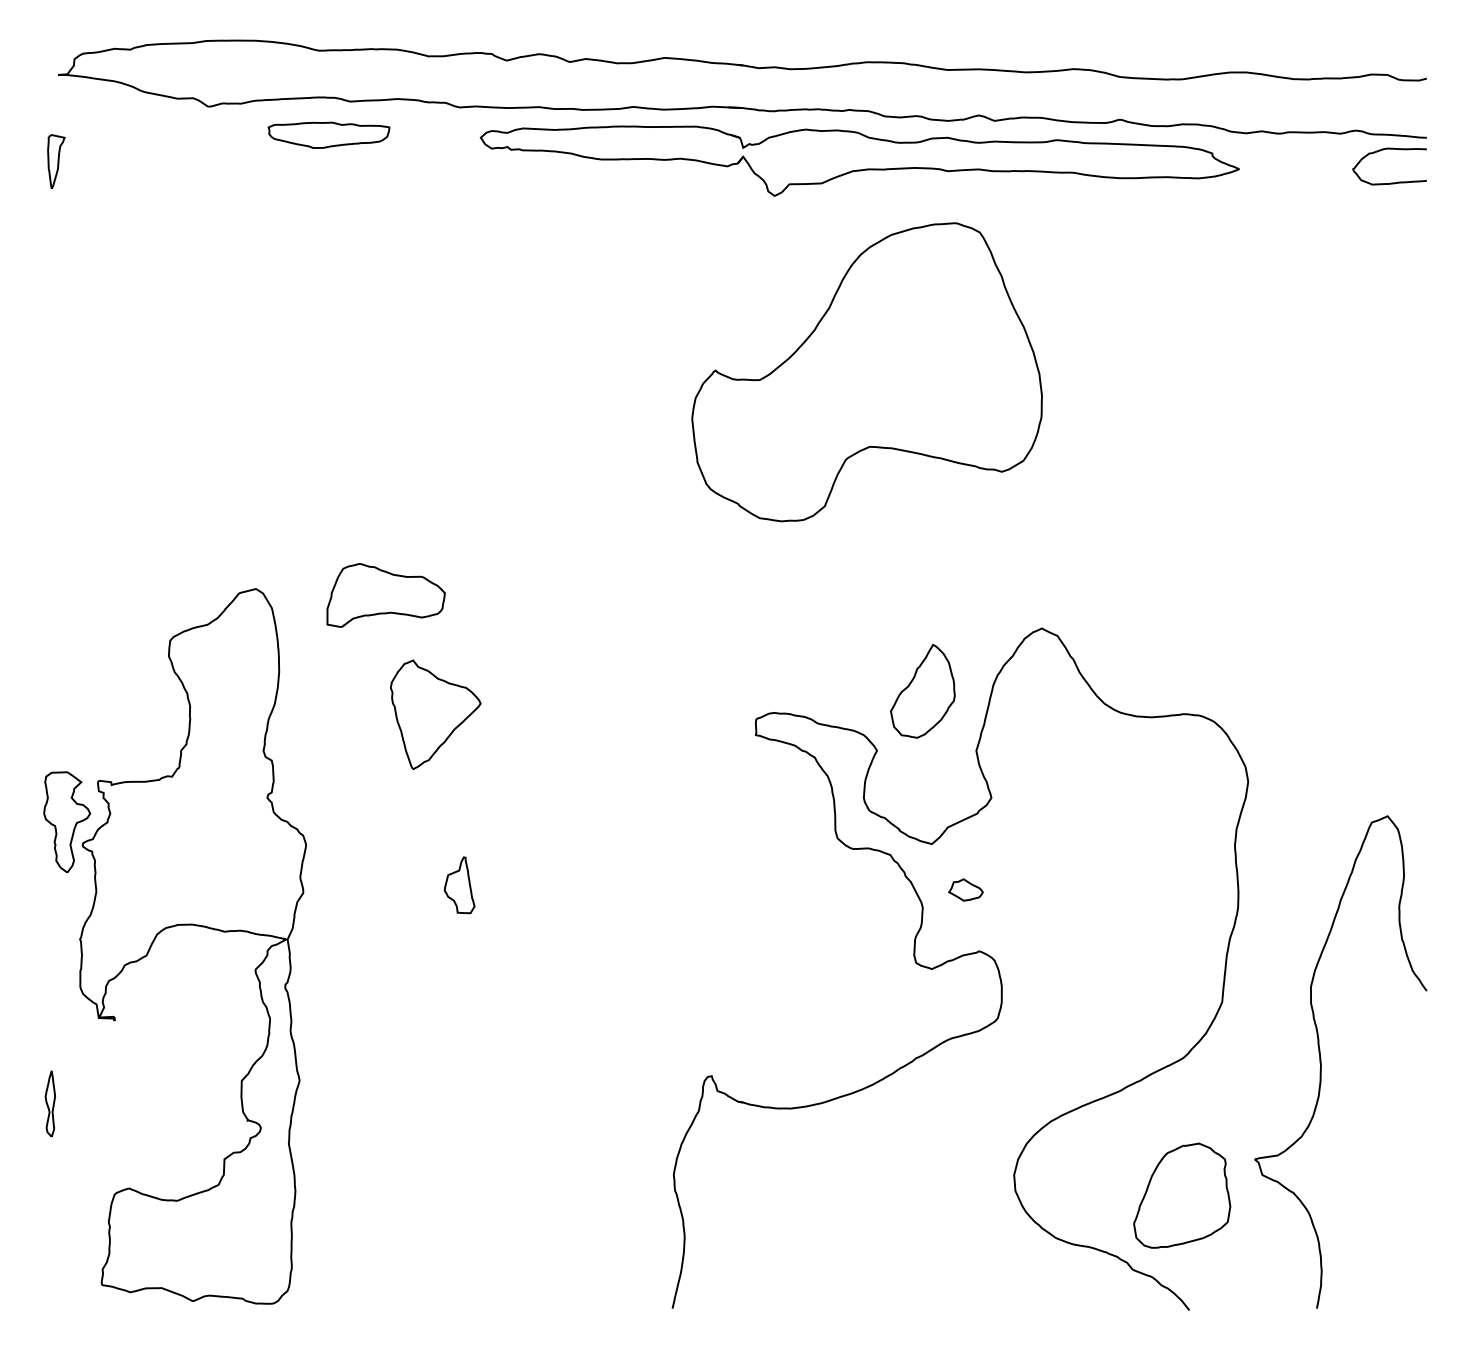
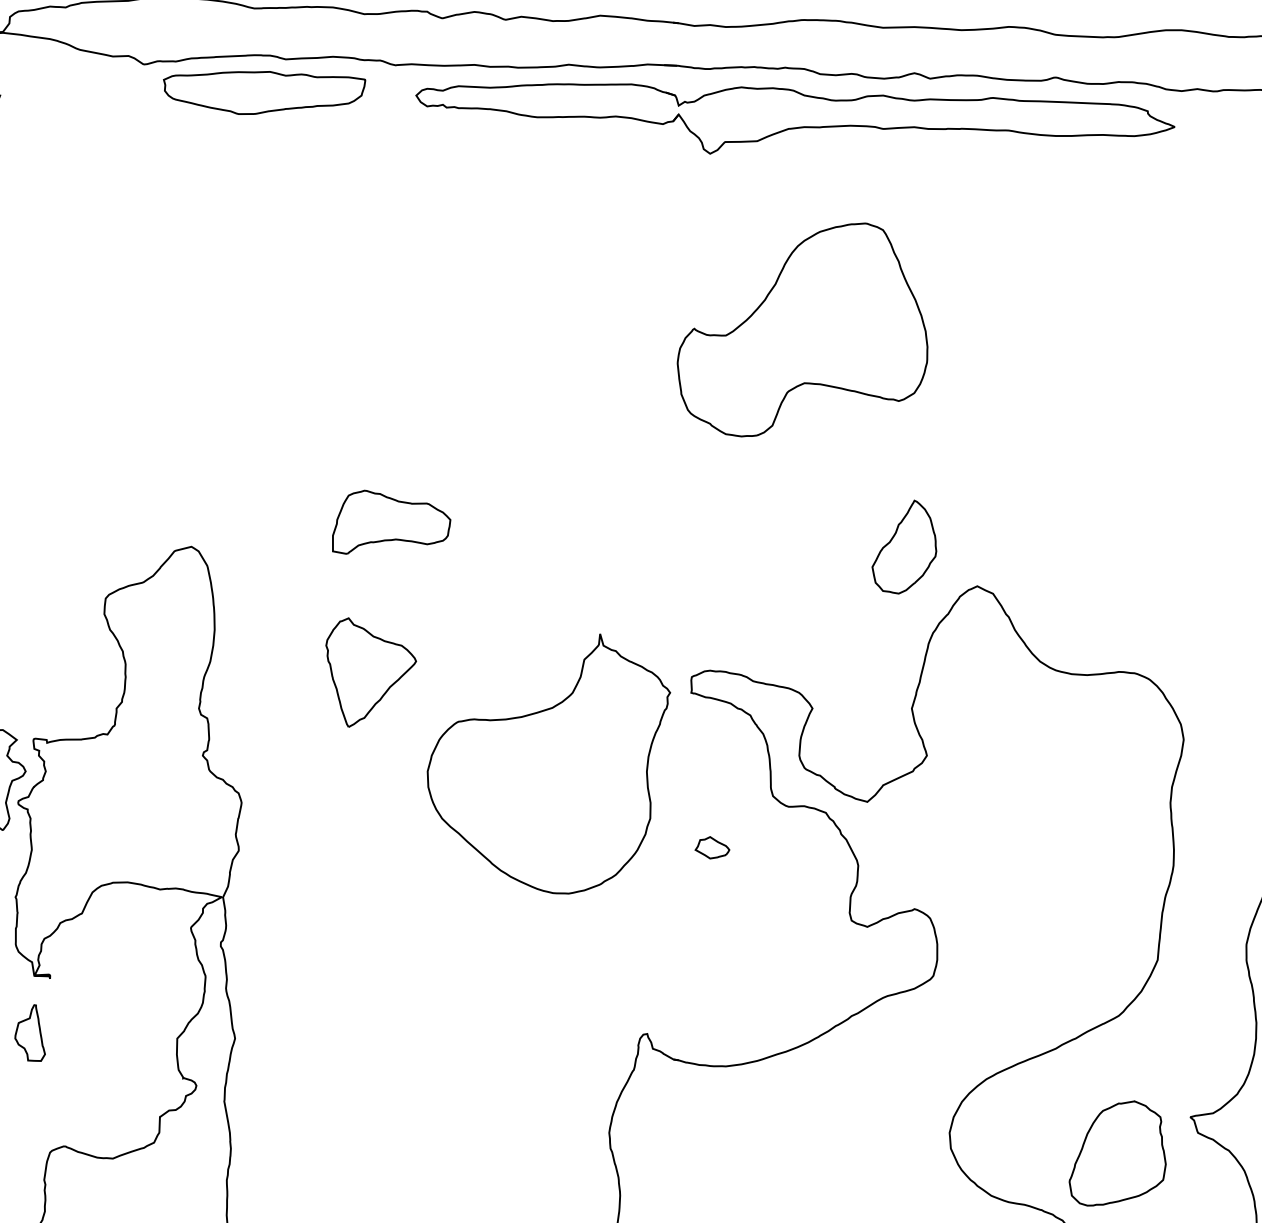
part: (328, 135) -> (263, 93), size x1.67
part: (866, 371) -> (801, 329), size x0.71
part: (385, 595) -> (390, 522), moved
part: (922, 691) -> (903, 547), moved
part: (613, 806) -> (548, 764), added
part: (459, 885) -> (29, 1033), moved
part: (965, 889) -> (711, 847), moved

